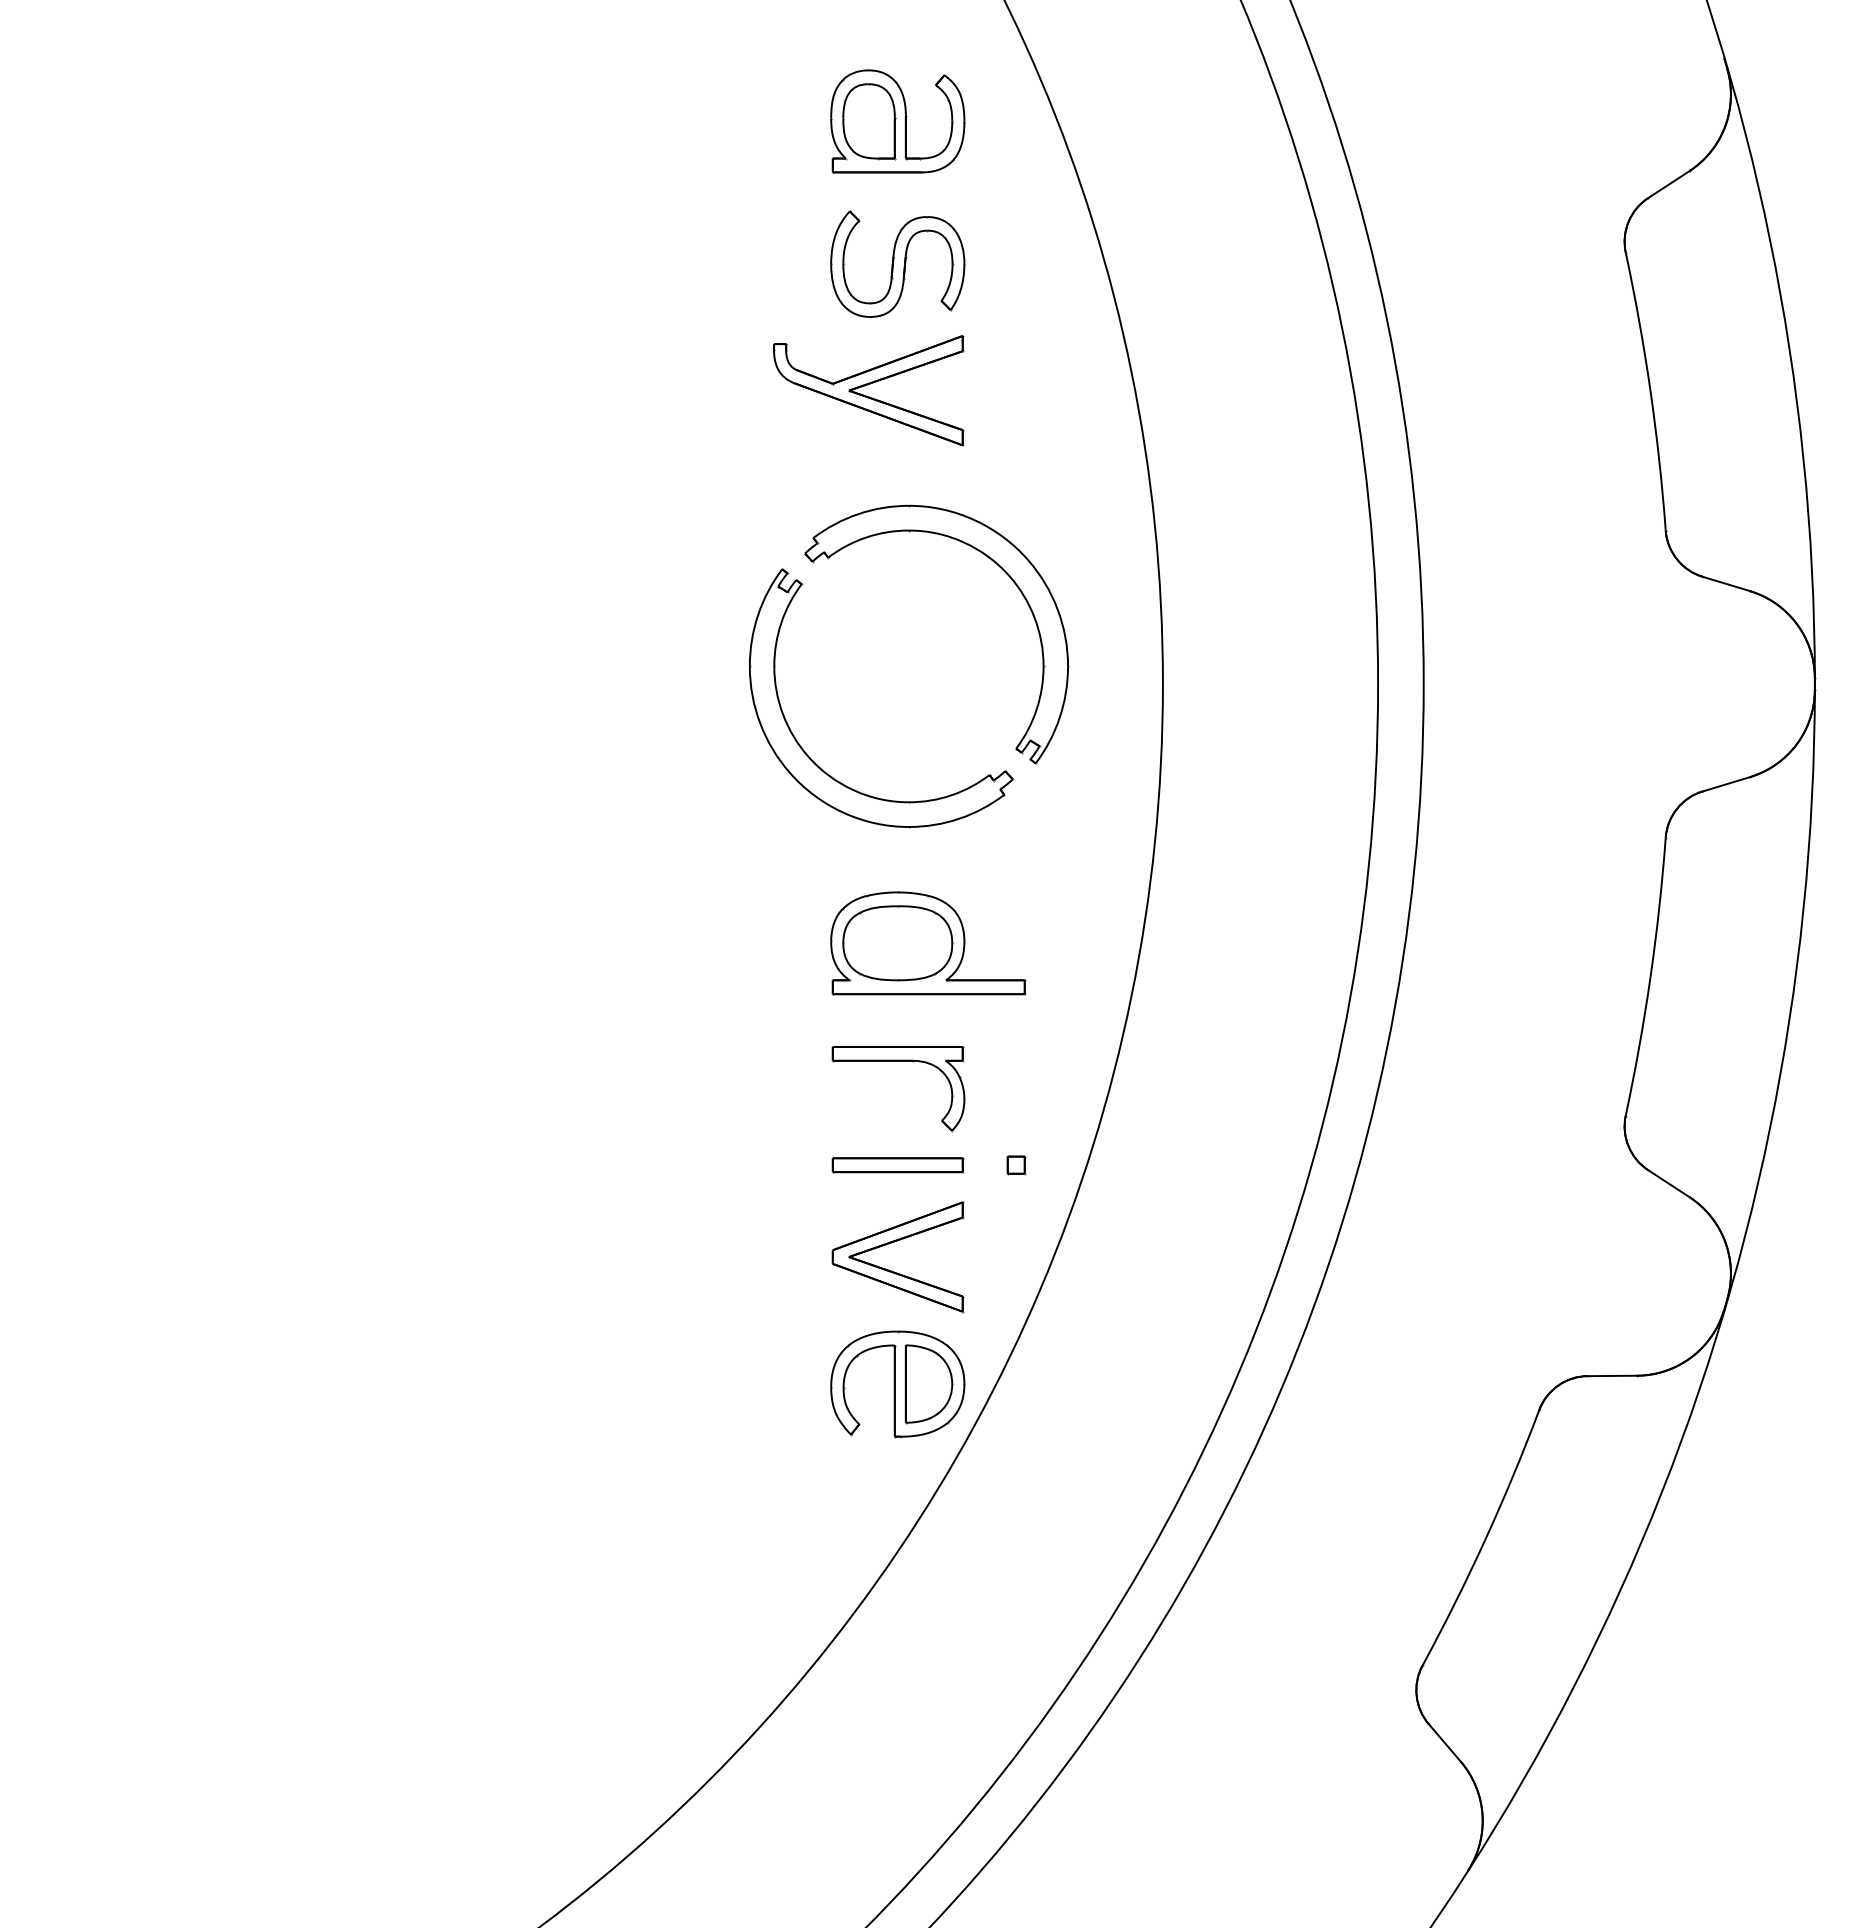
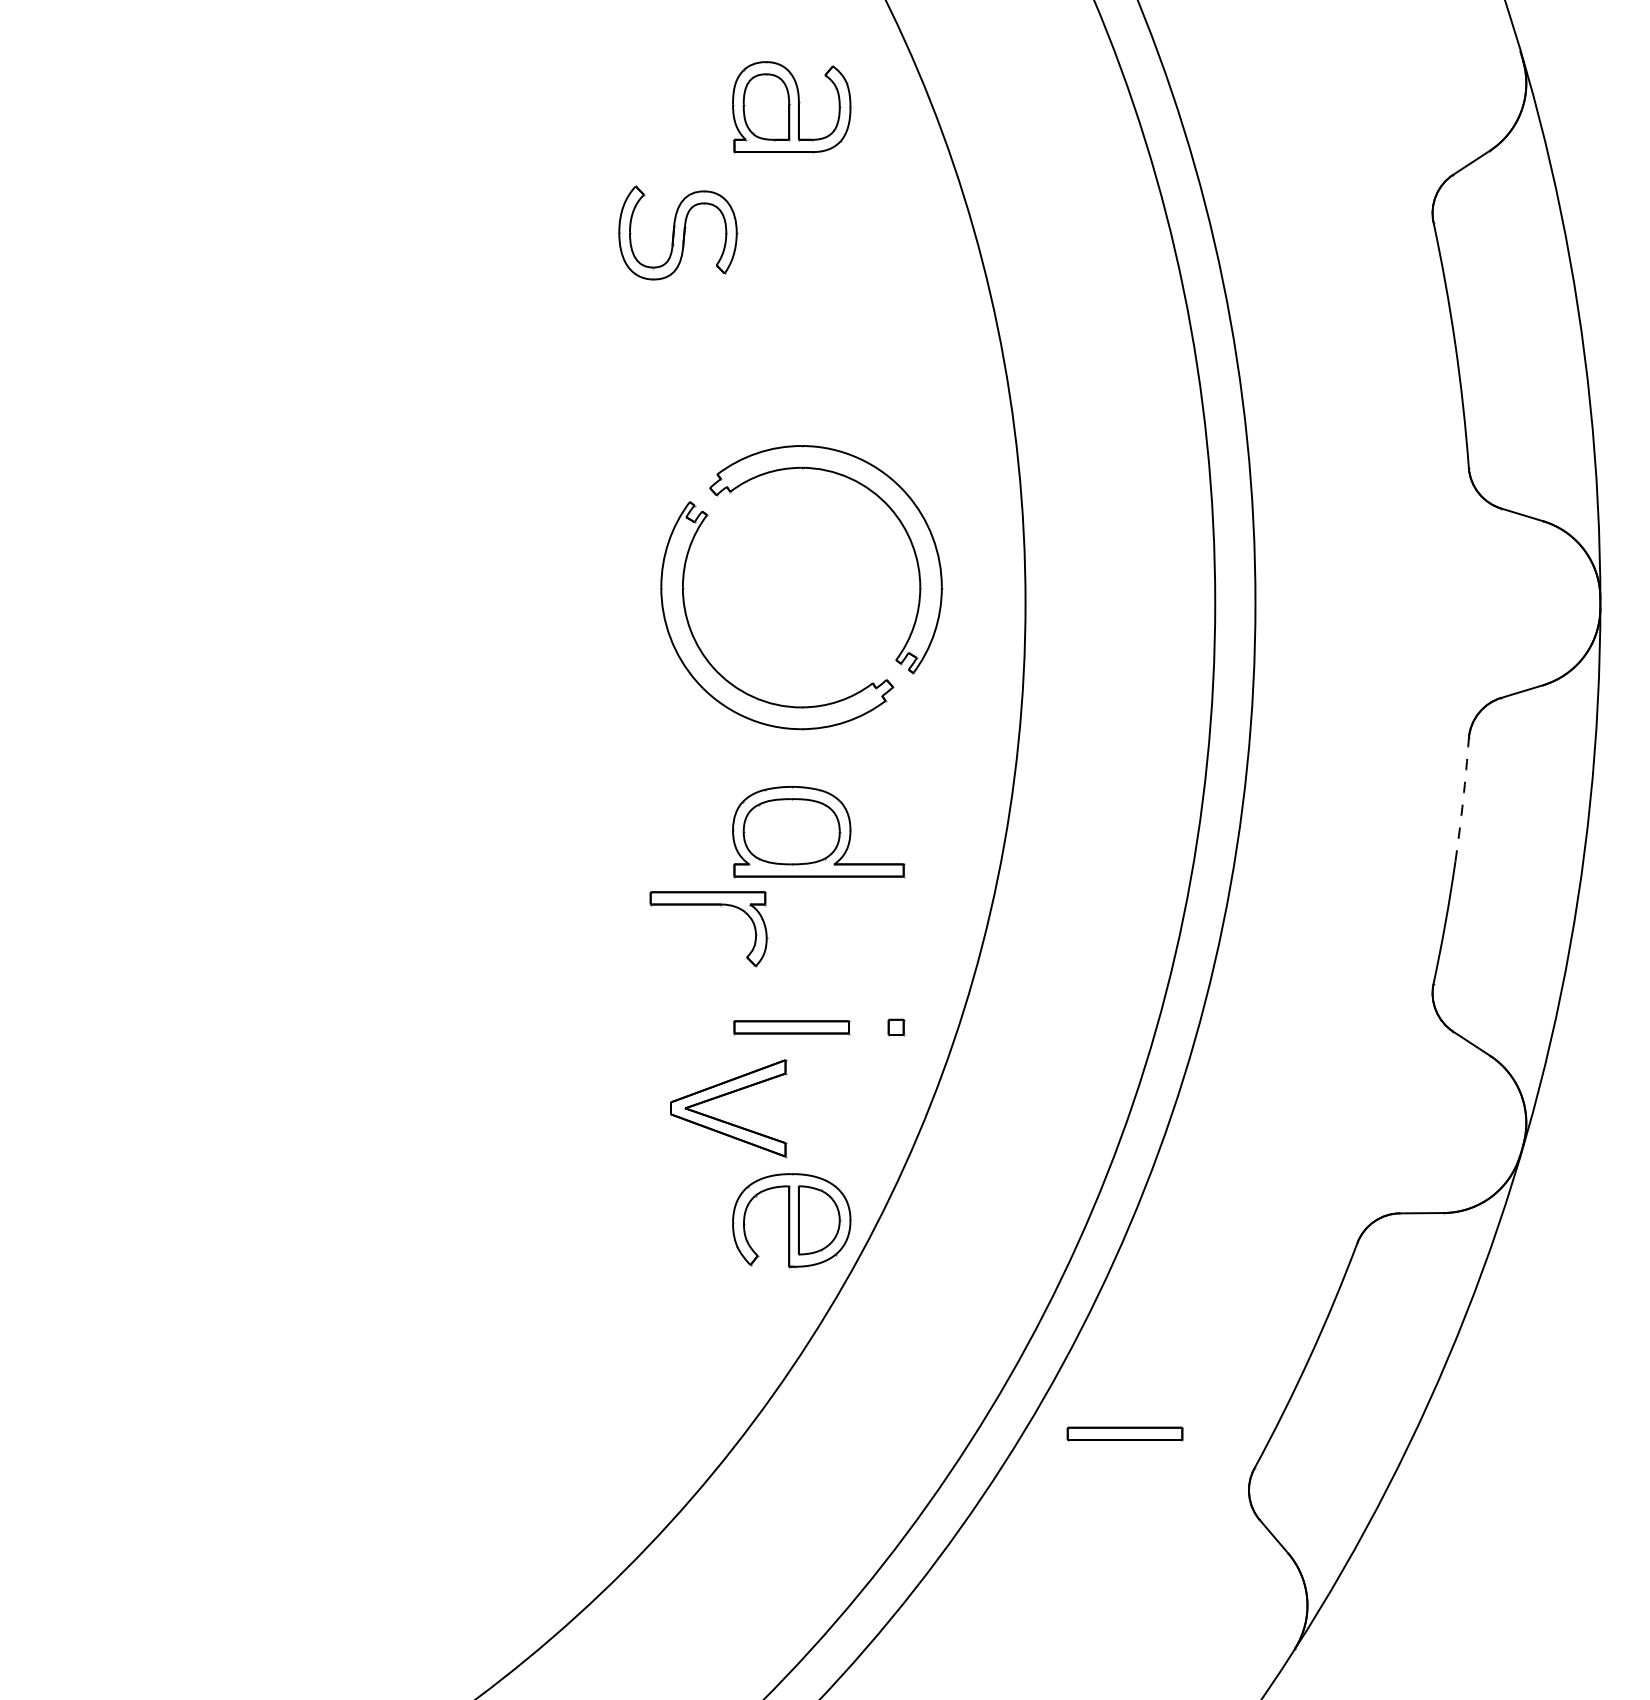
part: (897, 264) -> (677, 233), moved
part: (868, 390) -> (765, 344), removed
arc: (1659, 907) -> (1463, 800), solid -> dashed
part: (898, 1061) -> (708, 905), moved
part: (891, 1270) -> (722, 1120), moved
part: (1275, 1626) -> (1124, 1434), added

